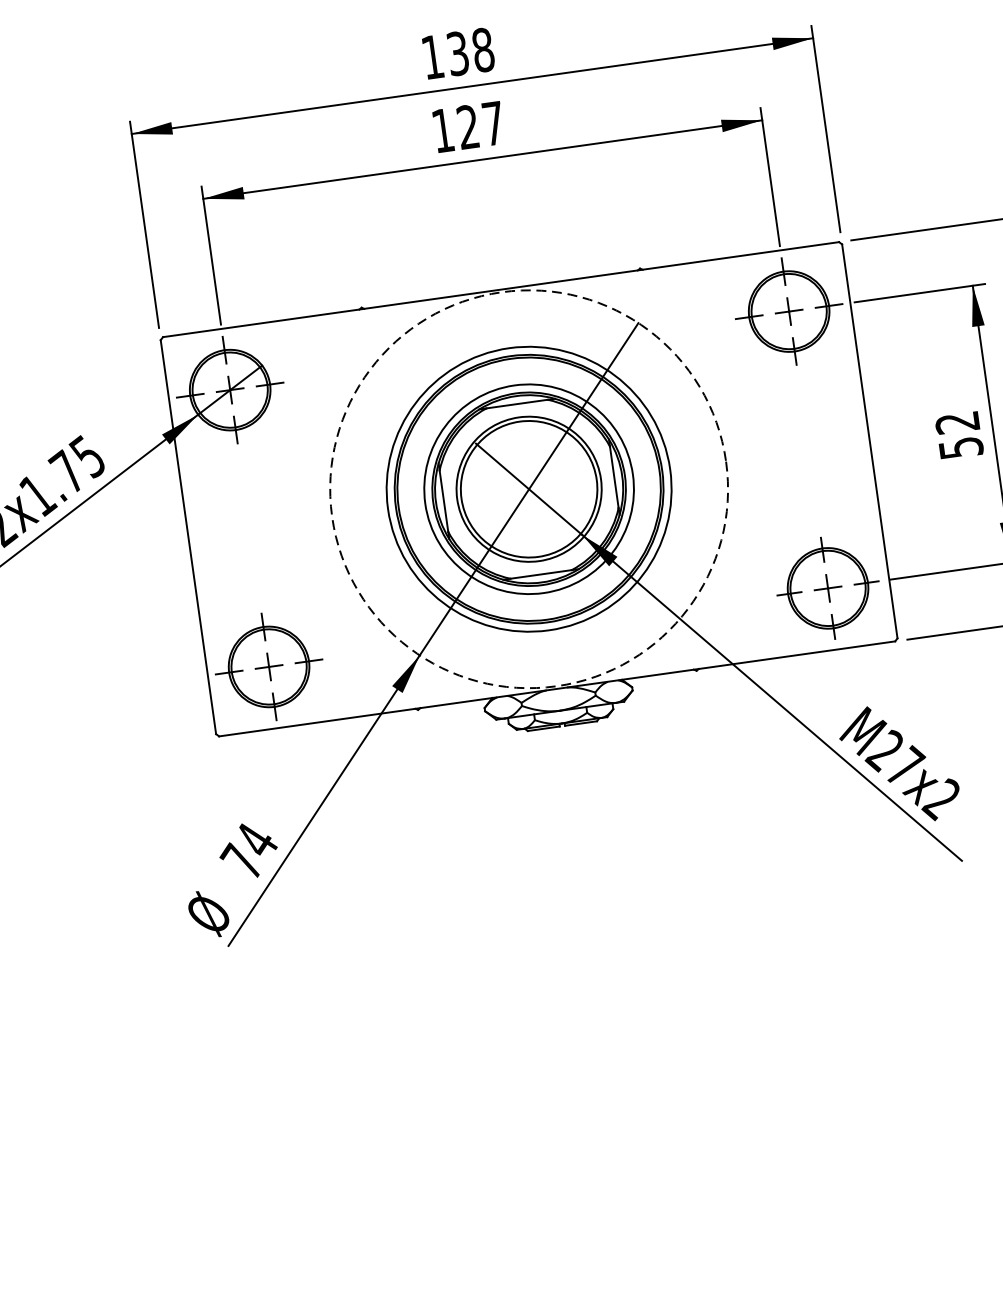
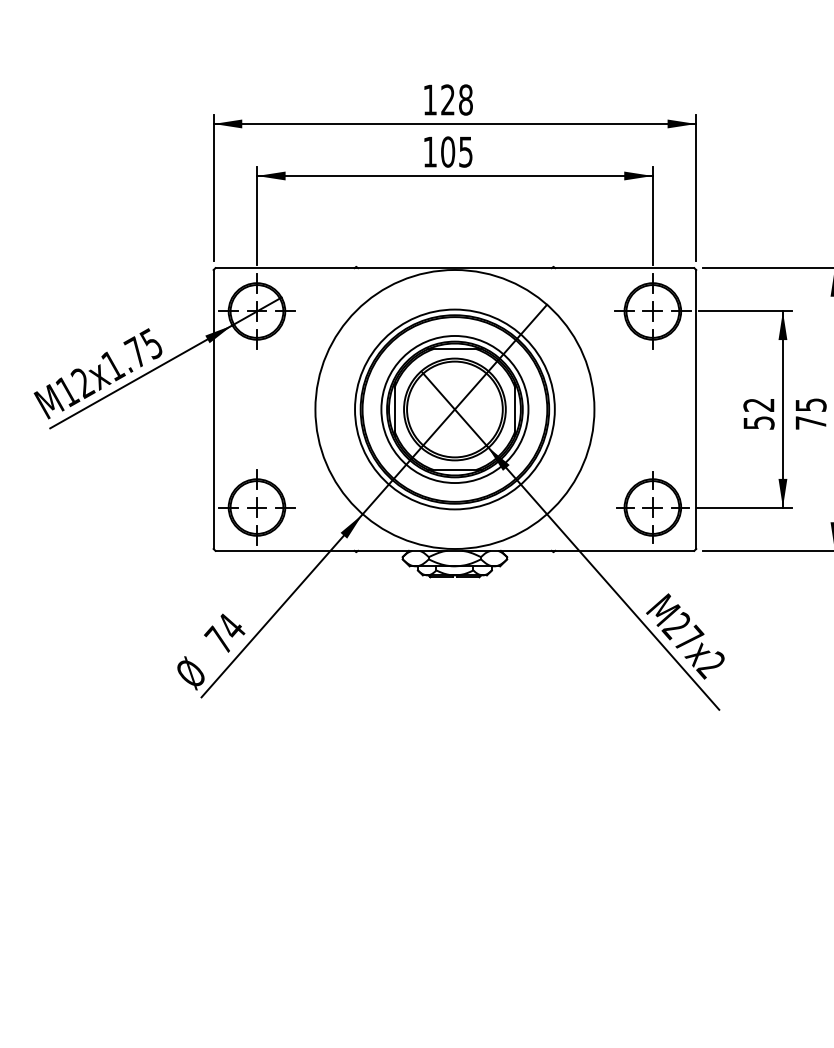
text: (457, 53) -> (447, 99), 138 -> 128
text: (480, 124) -> (456, 151), 127 -> 105
circle: (528, 489) -> (454, 409), dashed -> solid

